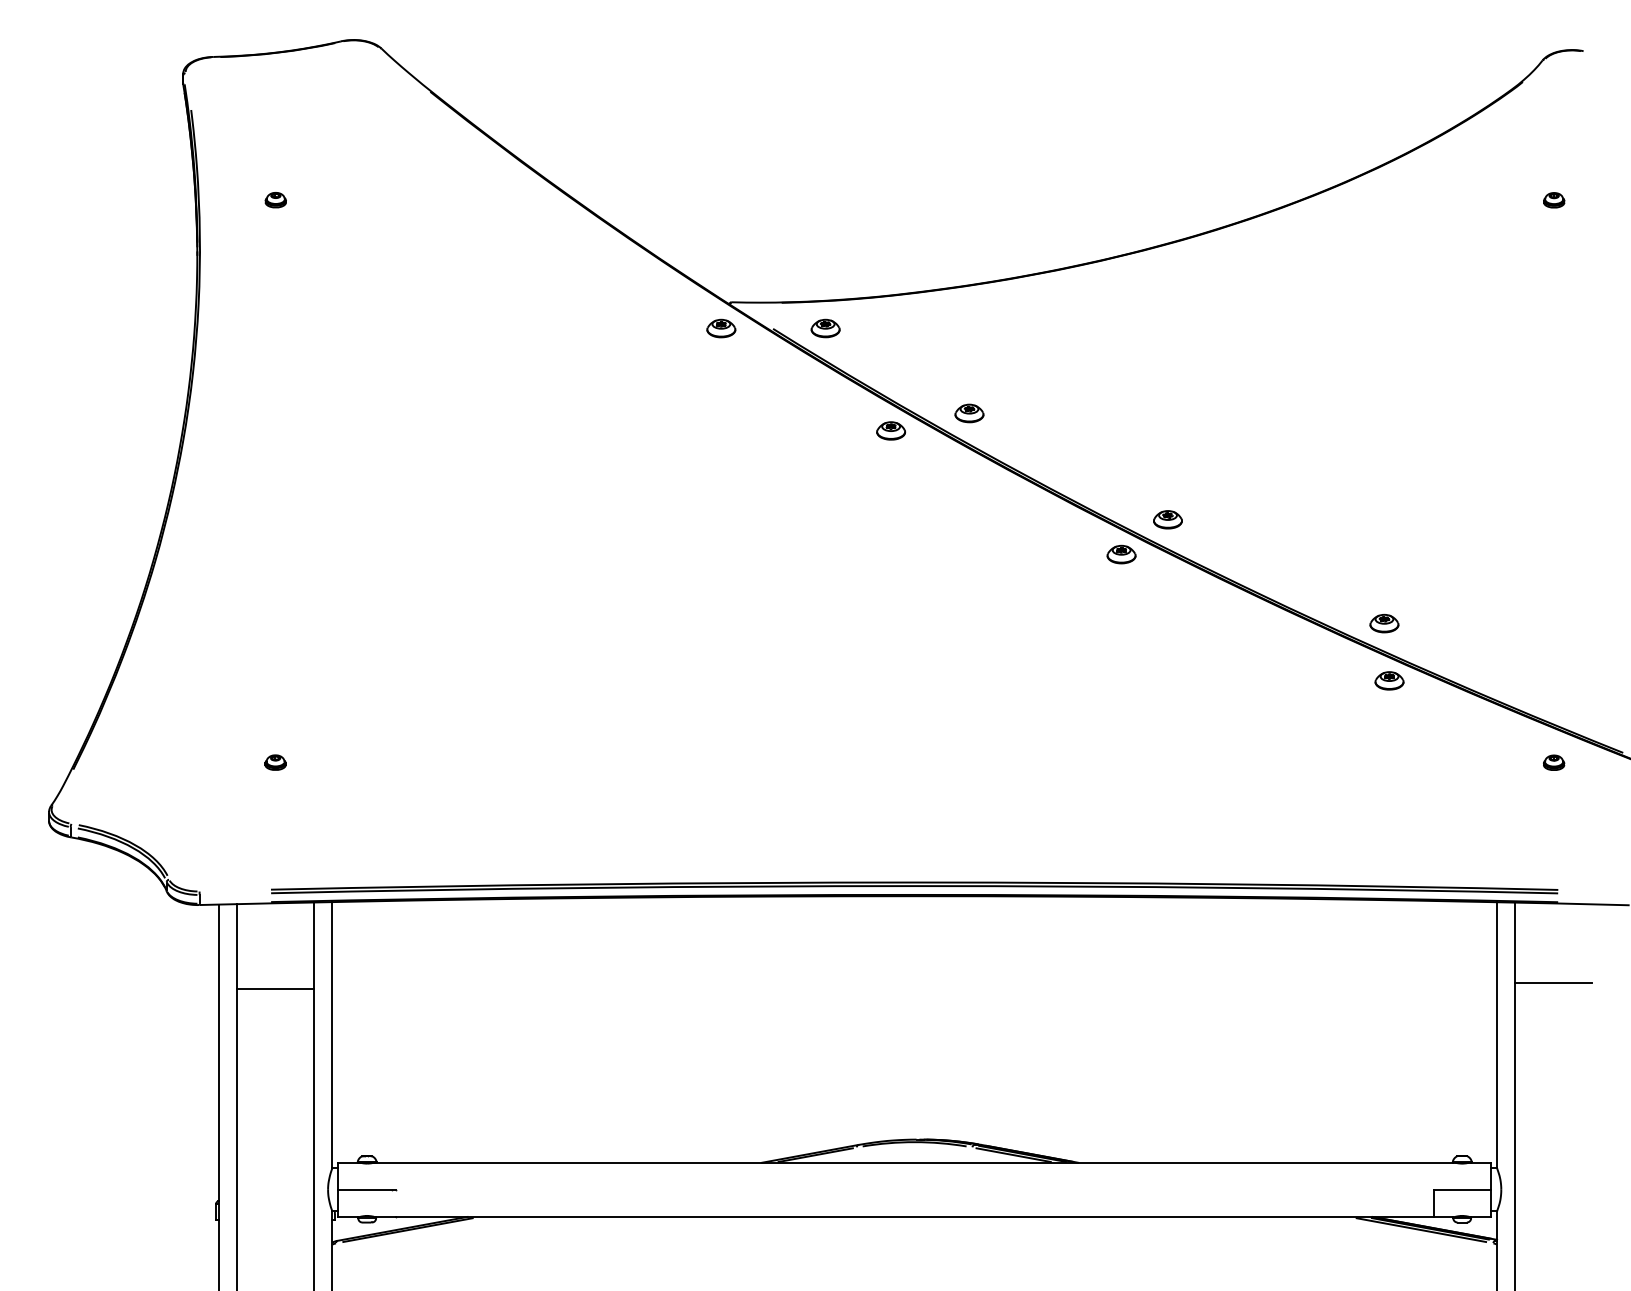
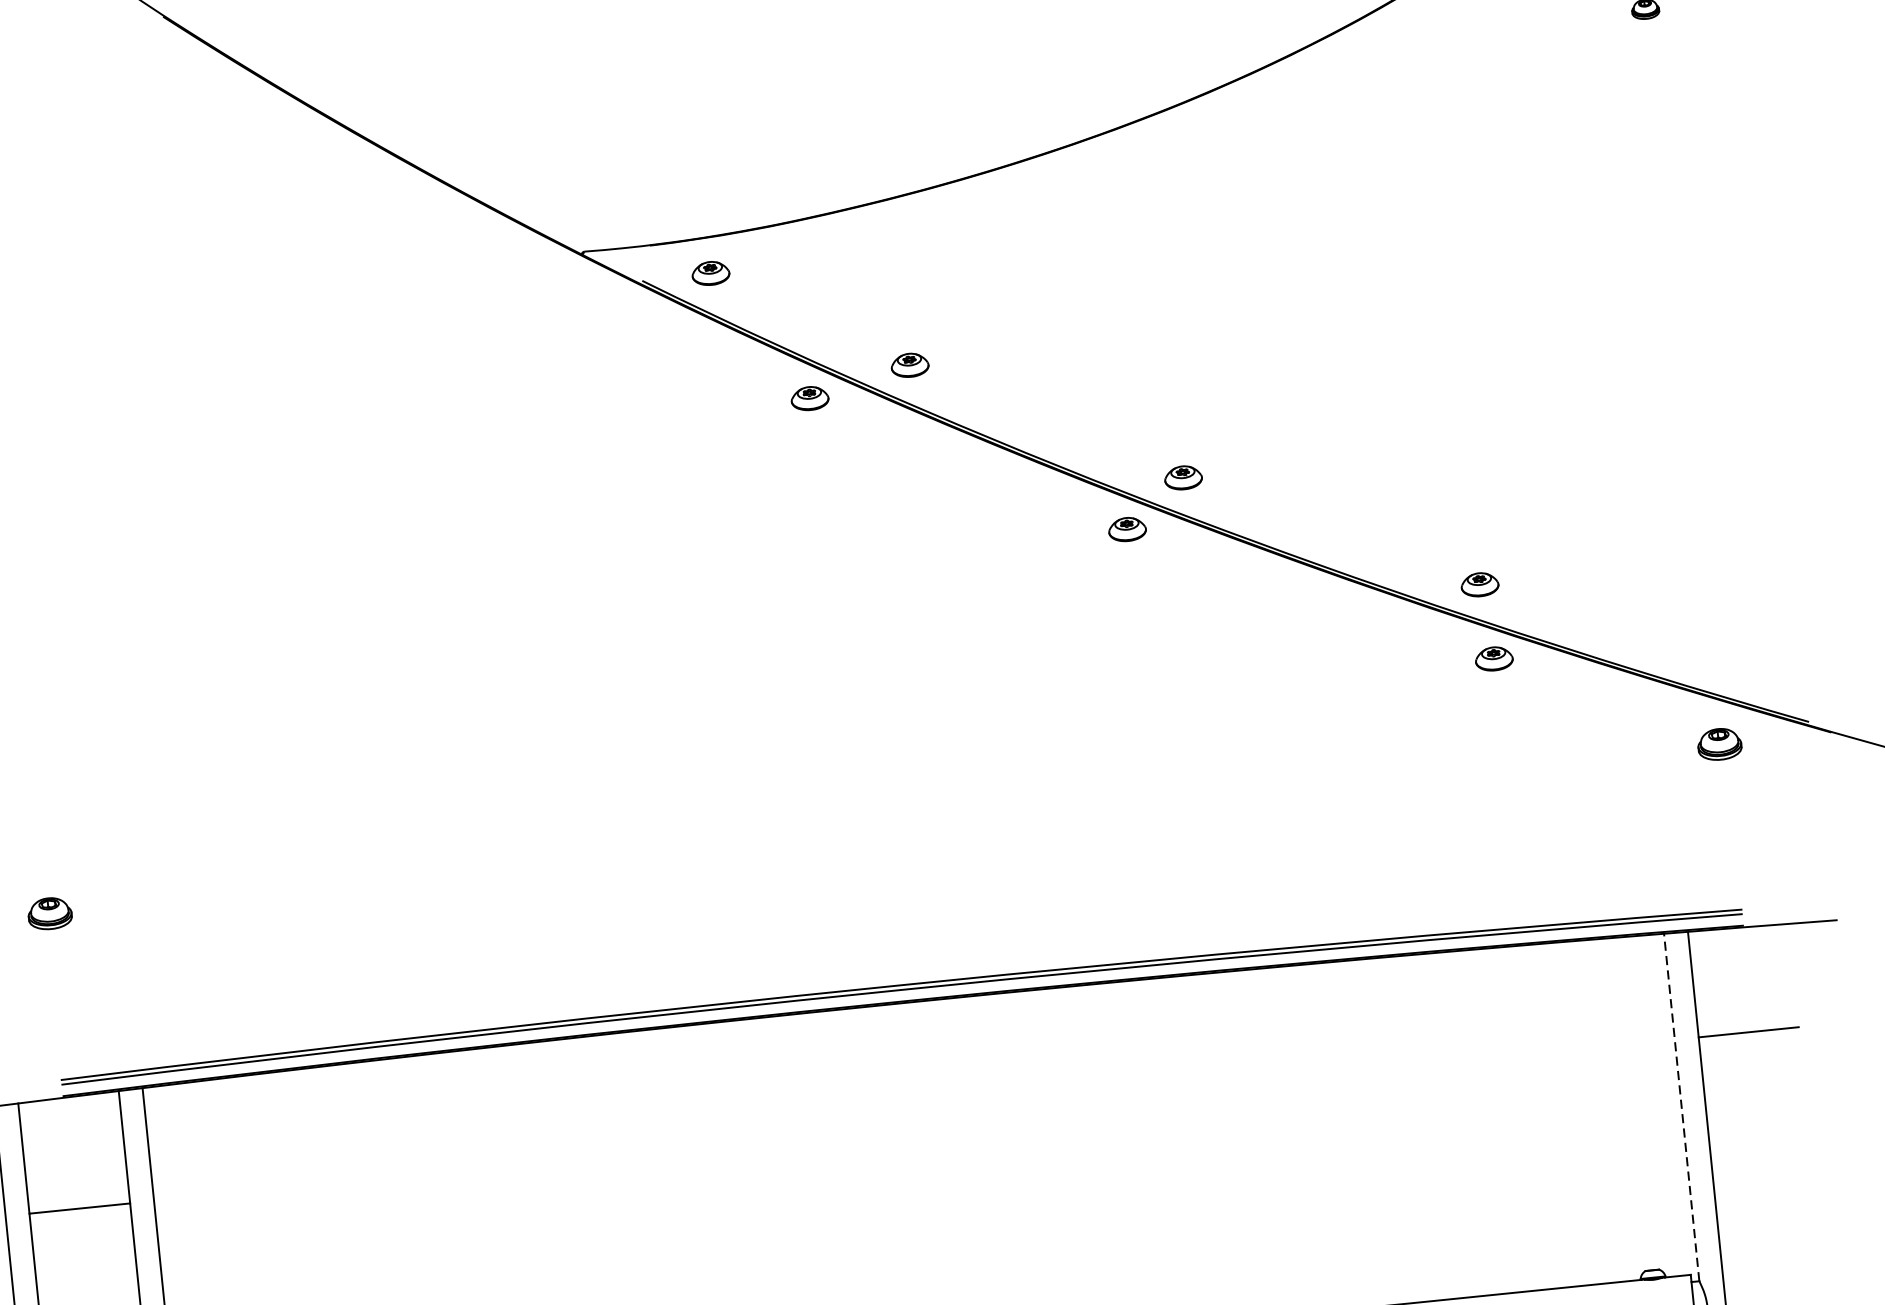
part: (721, 328) -> (574, 287), removed
part: (275, 762) -> (49, 913), size x1.6
part: (1554, 762) -> (1720, 743), size x1.6
line: (1497, 1034) -> (1682, 1106), solid -> dashed

